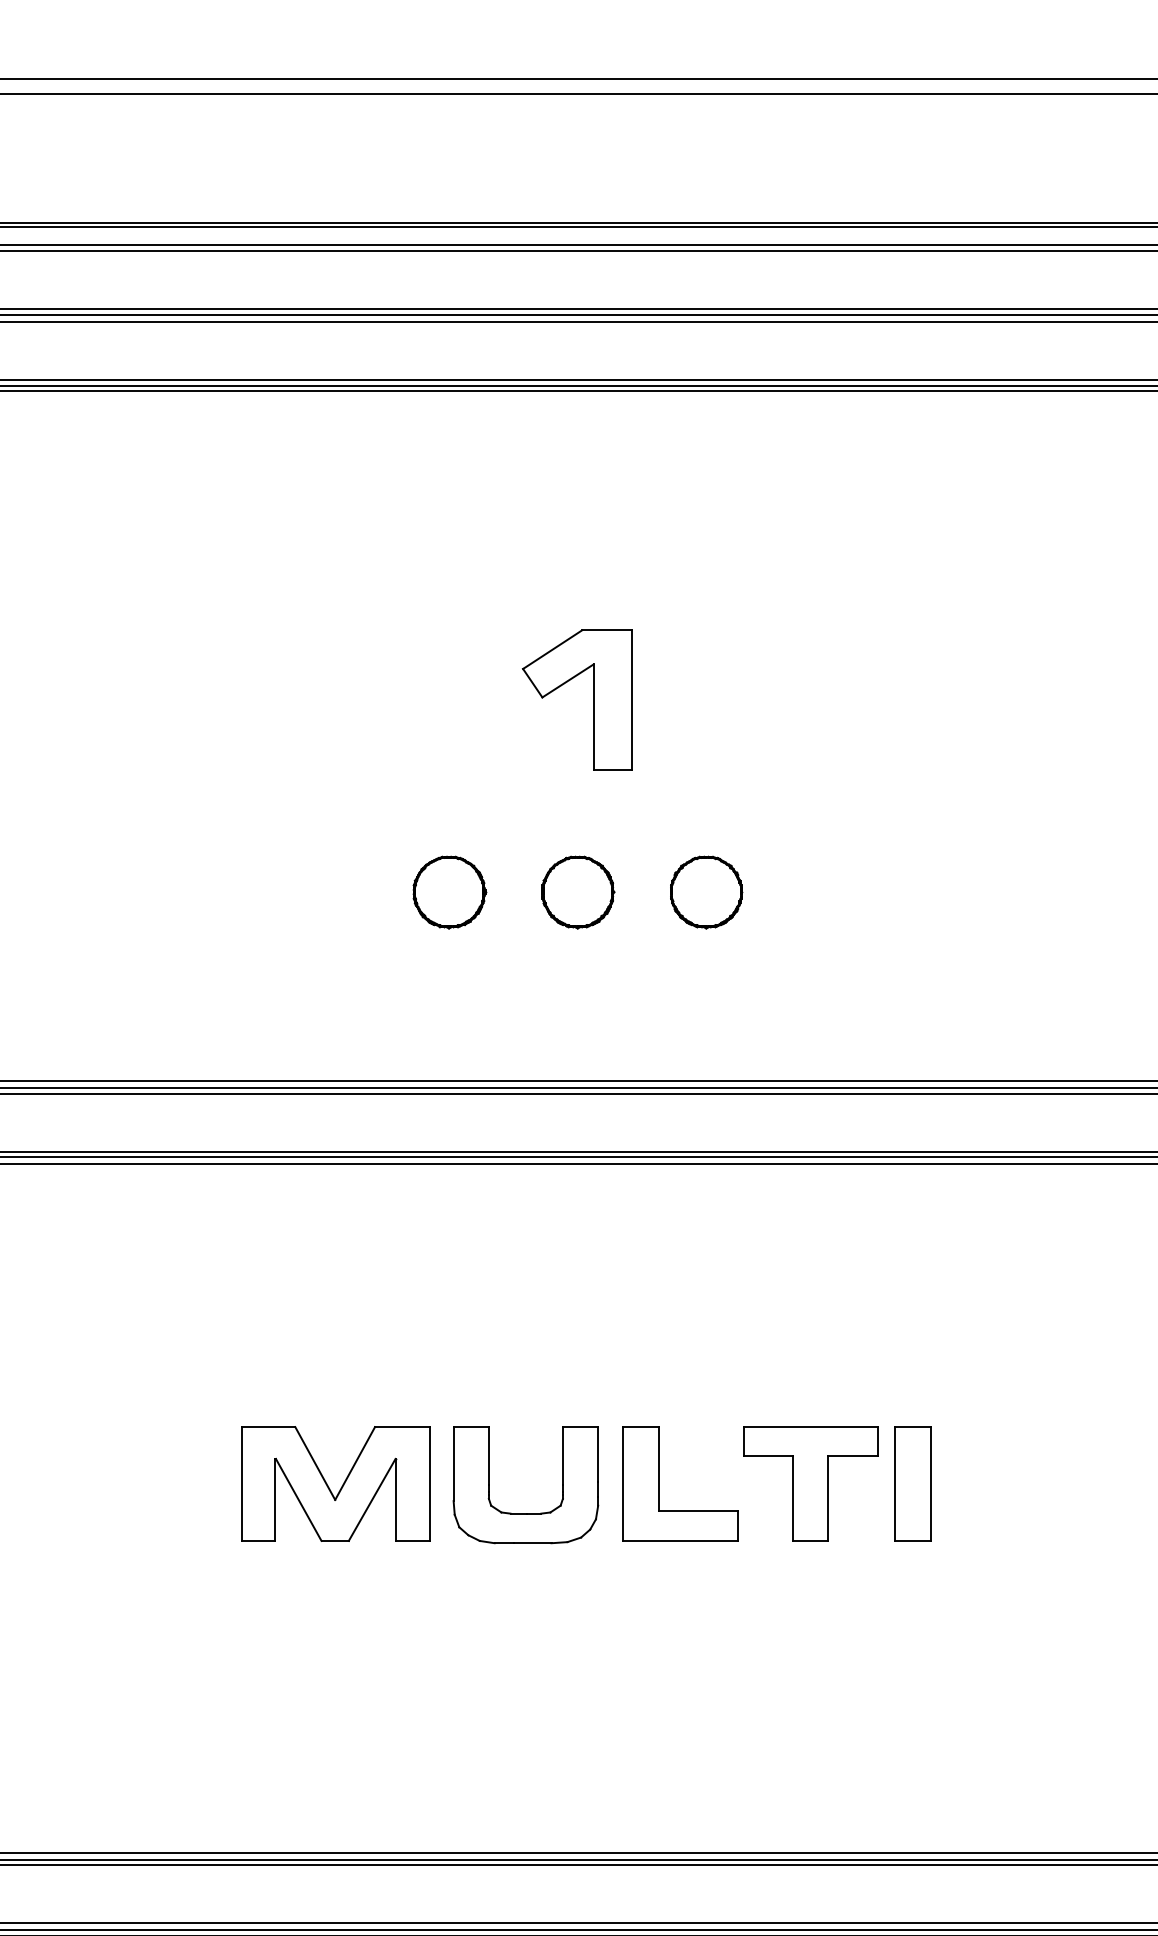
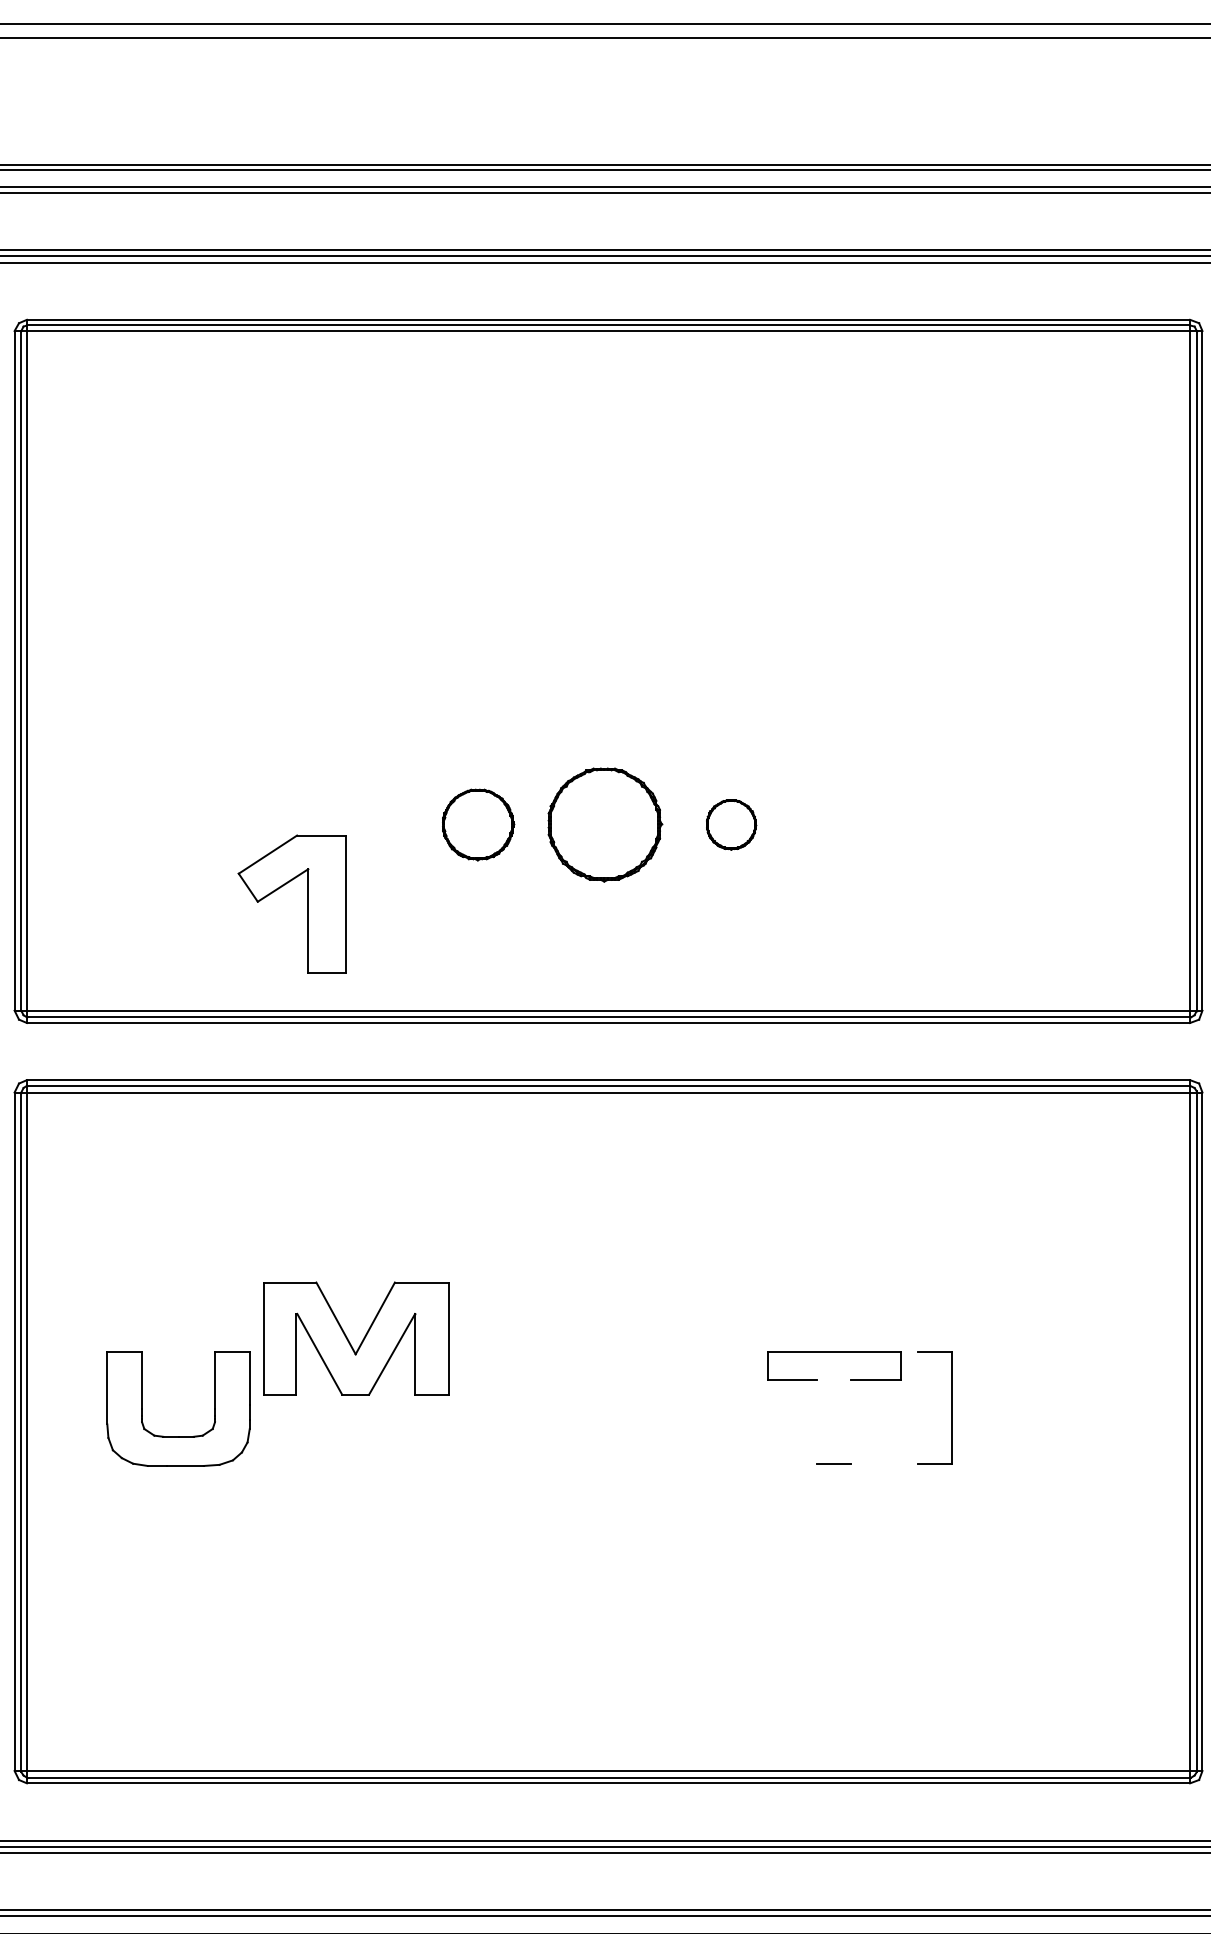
part: (592, 699) -> (307, 903), moved
part: (577, 892) -> (604, 824), size x1.6
part: (706, 892) -> (731, 824), size x0.7
part: (336, 1483) -> (356, 1338), moved
part: (658, 1483) -> (684, 1407), removed
line: (895, 1483) -> (917, 1407), removed
line: (792, 1498) -> (816, 1421), removed
line: (828, 1498) -> (851, 1421), removed
part: (525, 1513) -> (178, 1436), moved

